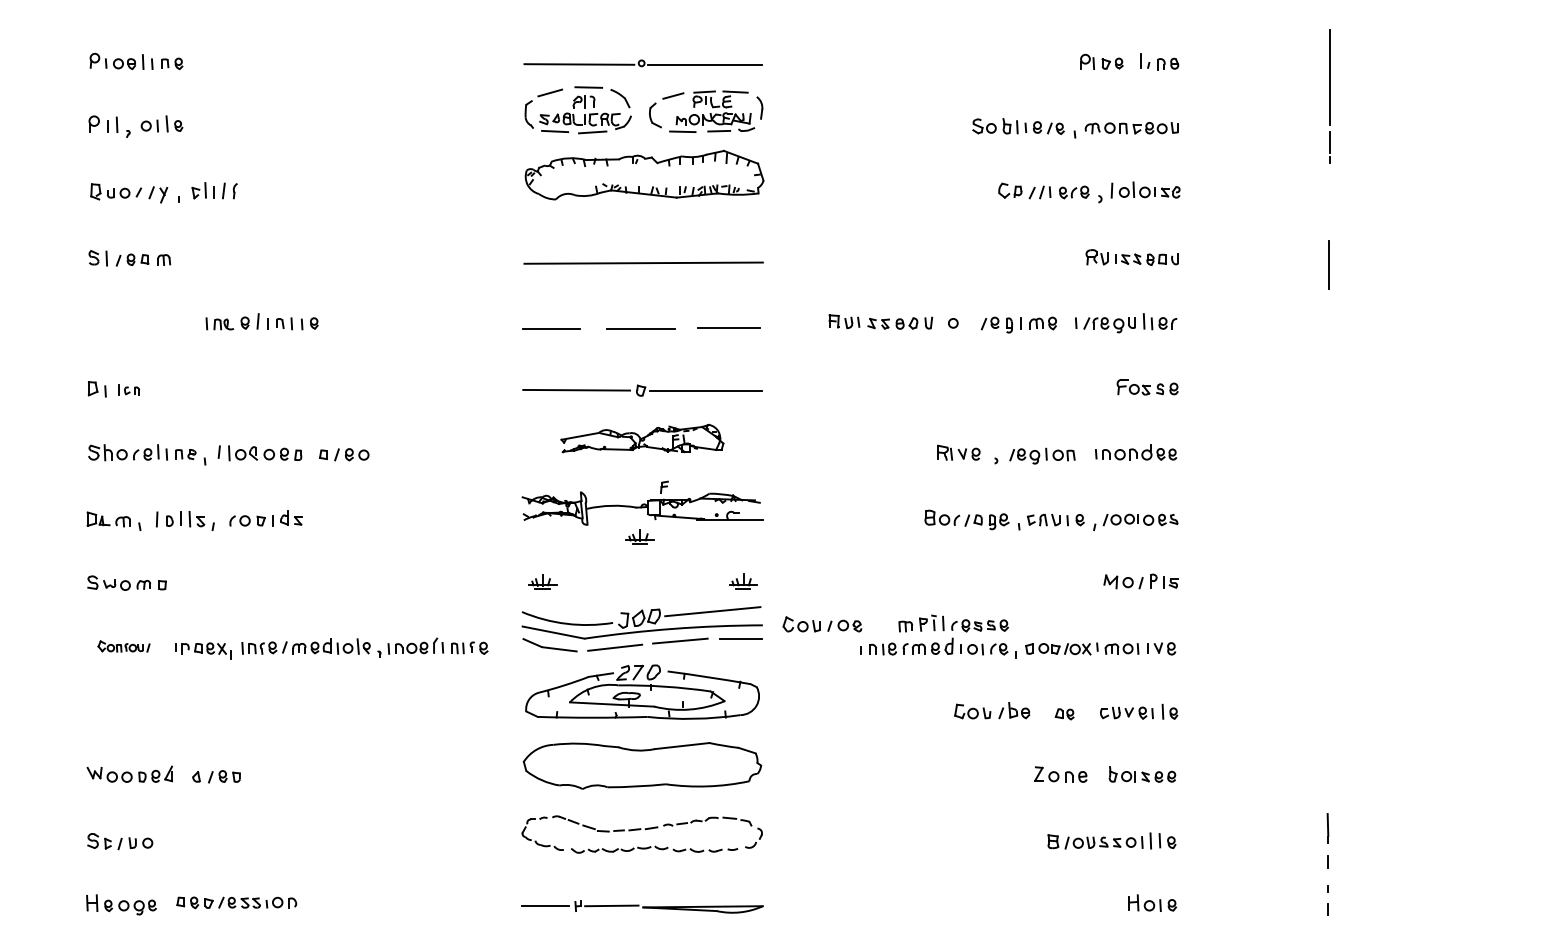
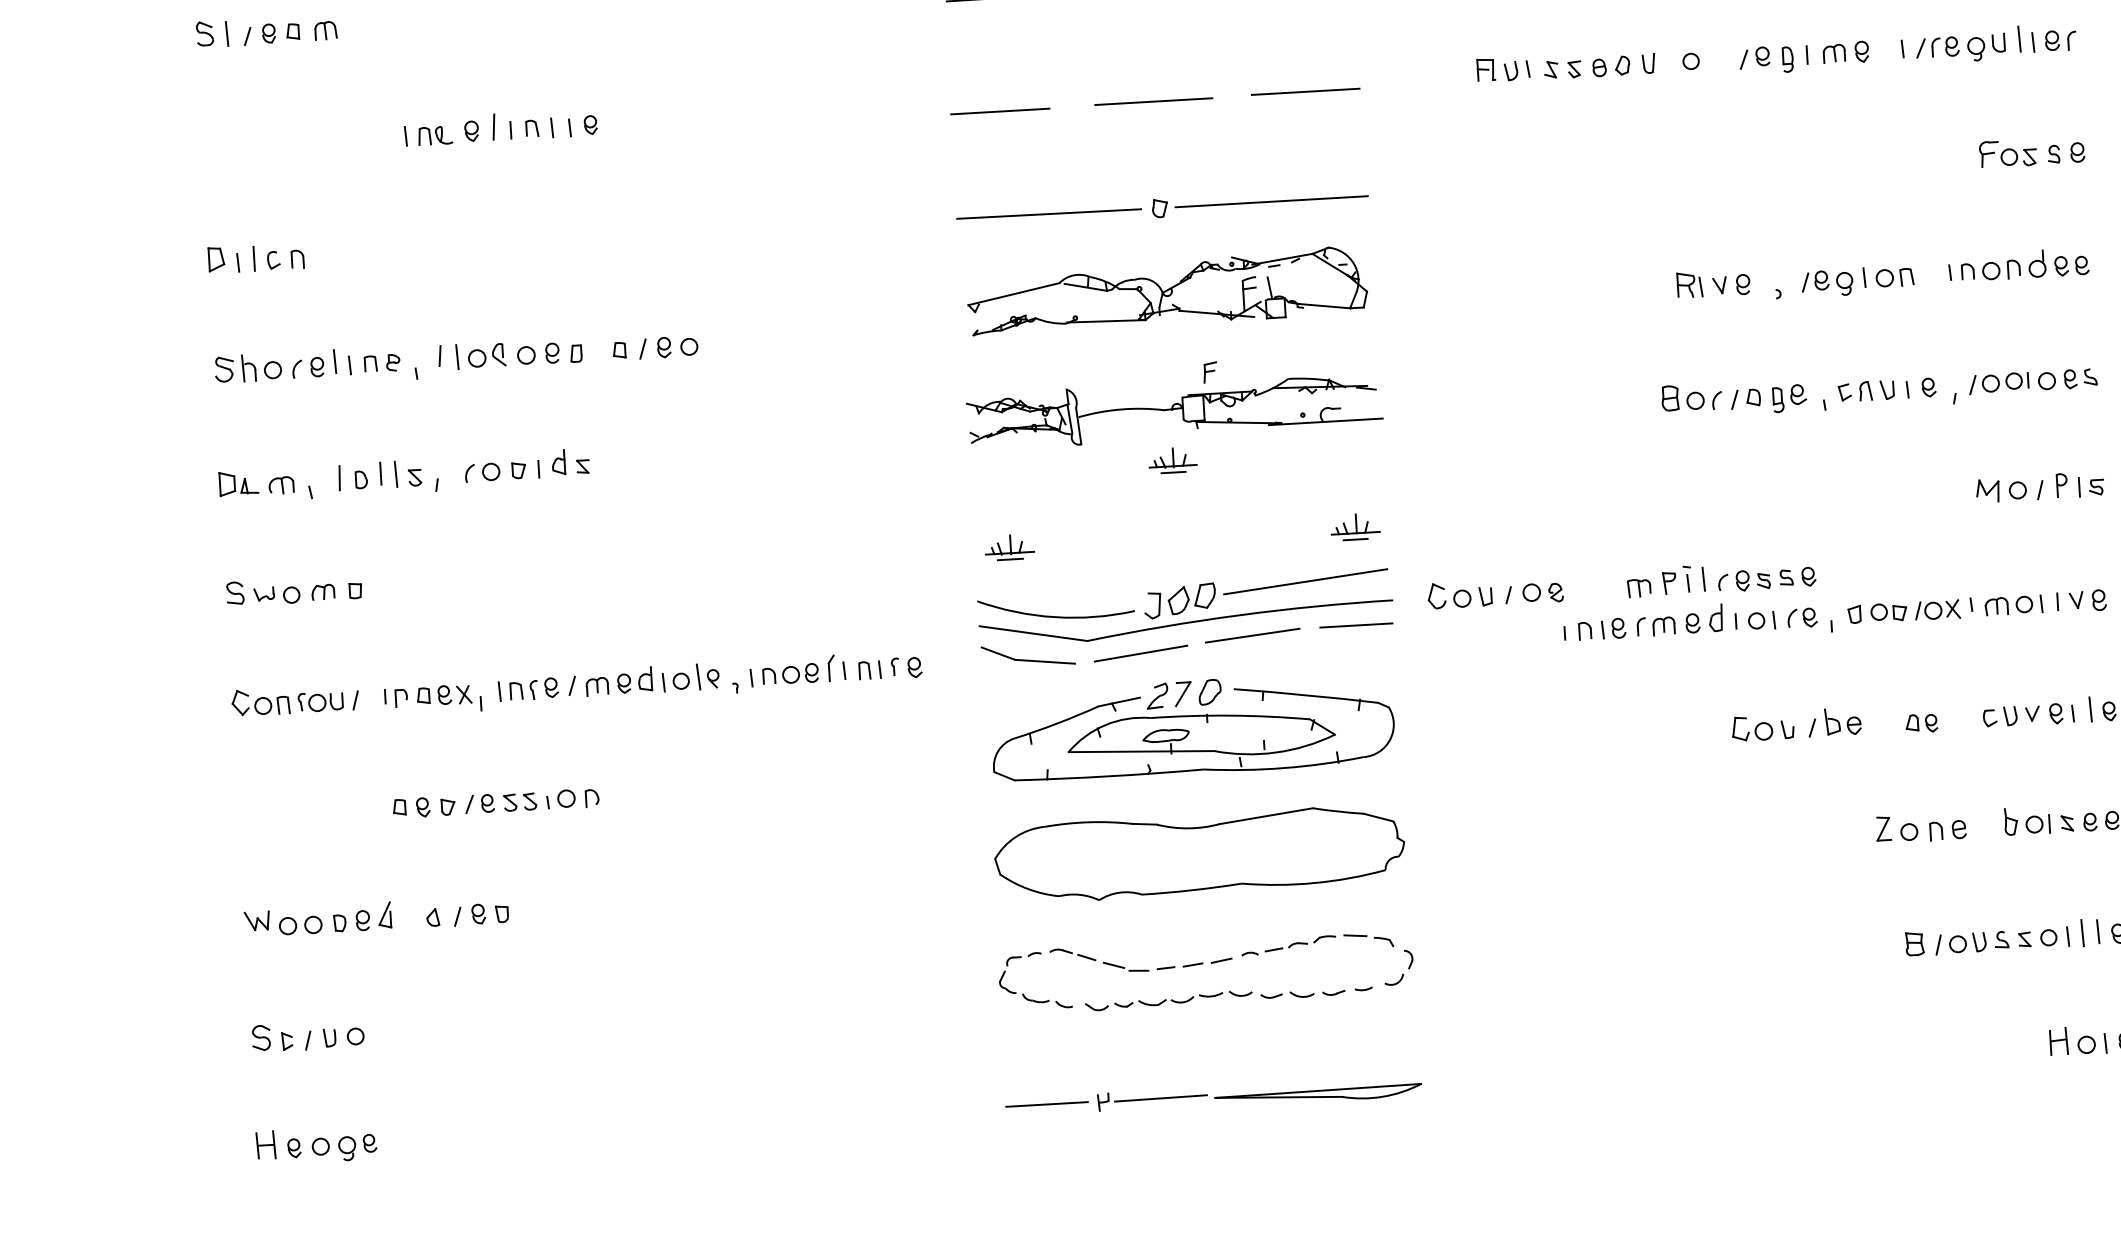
part: (129, 389) -> (279, 257), size x1.43
part: (642, 438) -> (1167, 290), size x1.43
part: (123, 646) -> (294, 700), size x1.43
part: (236, 902) -> (495, 802), moved

